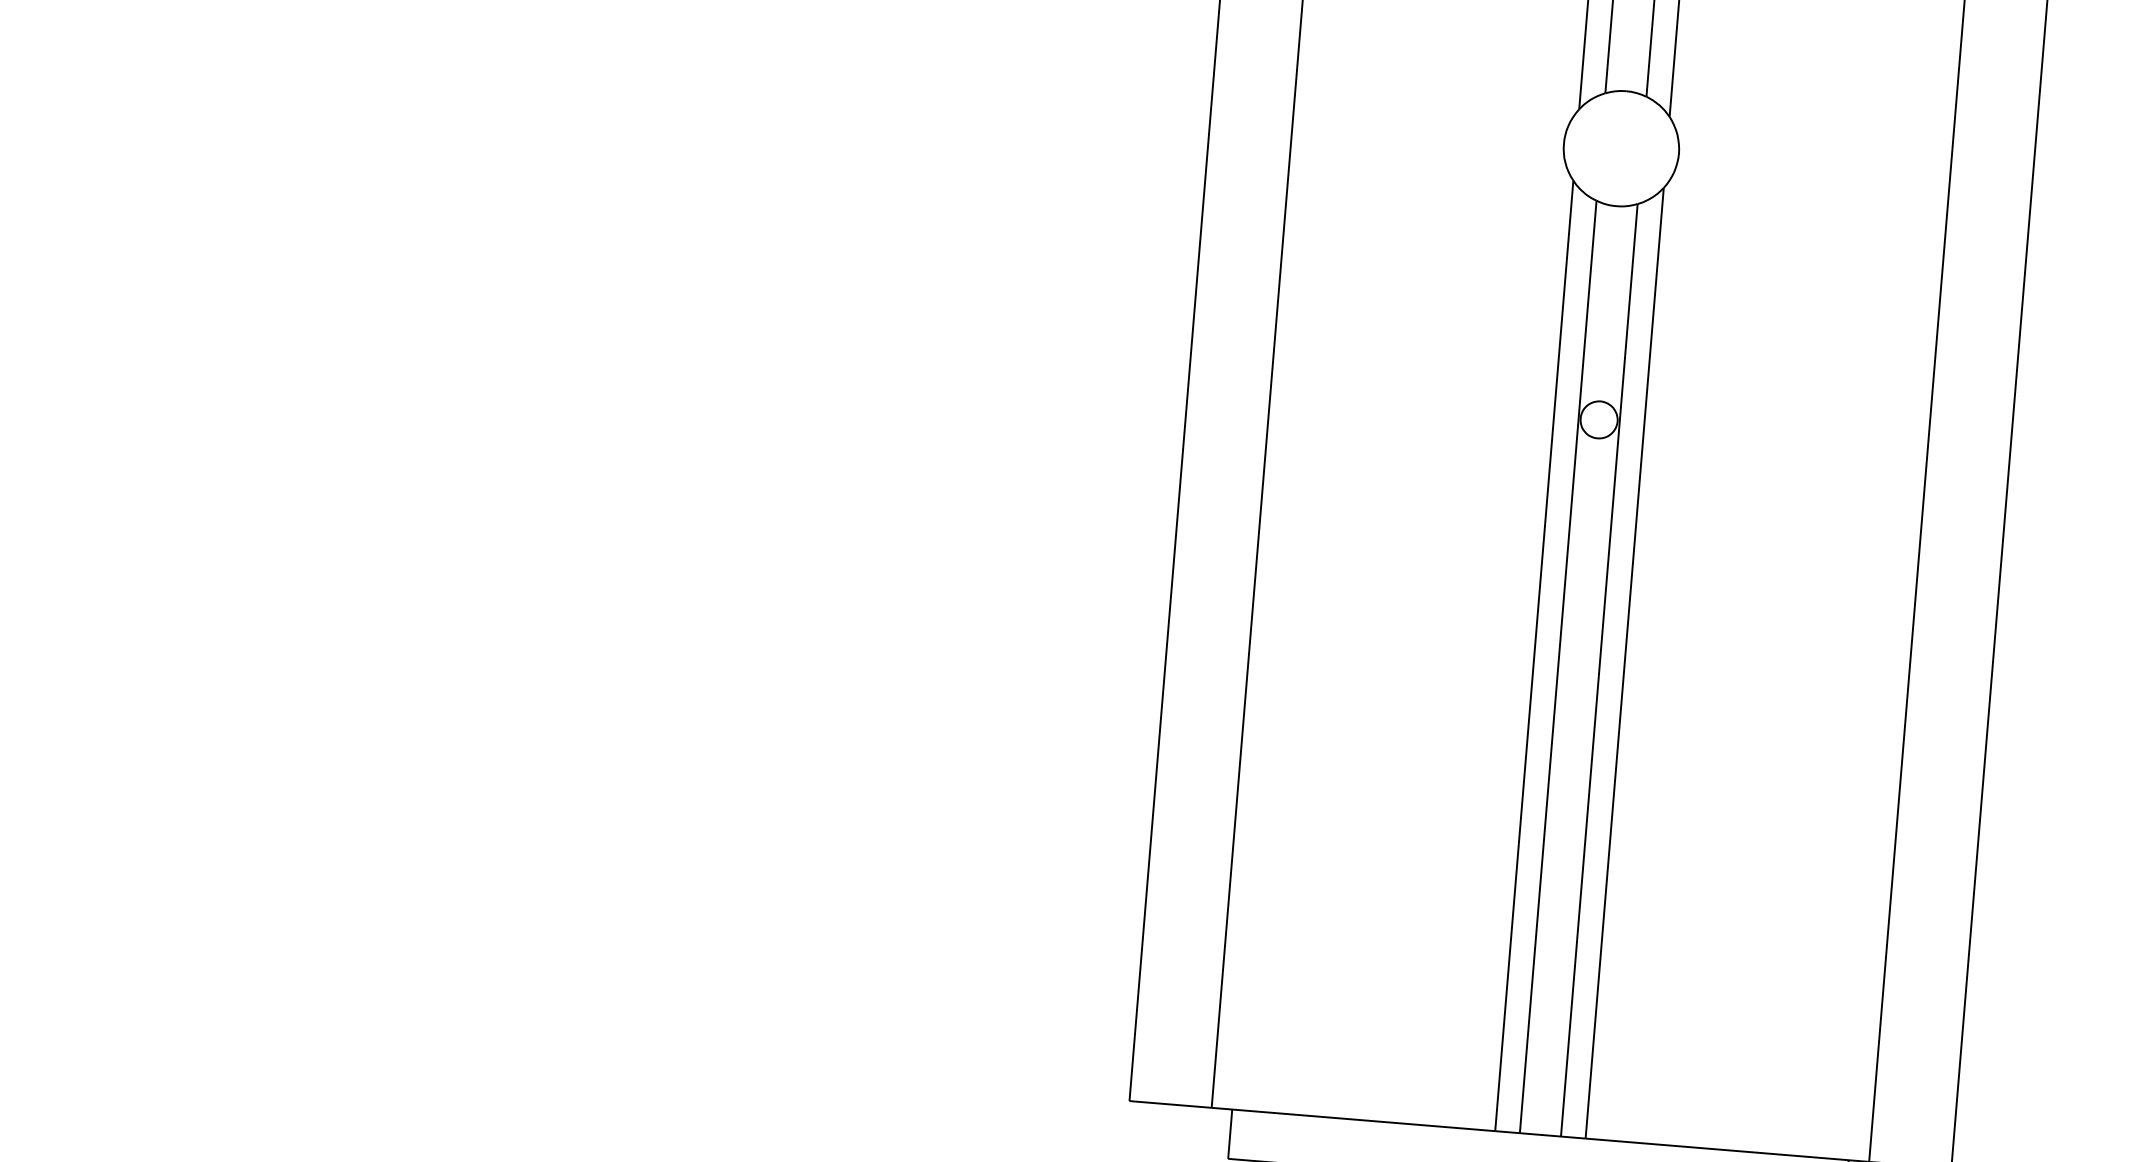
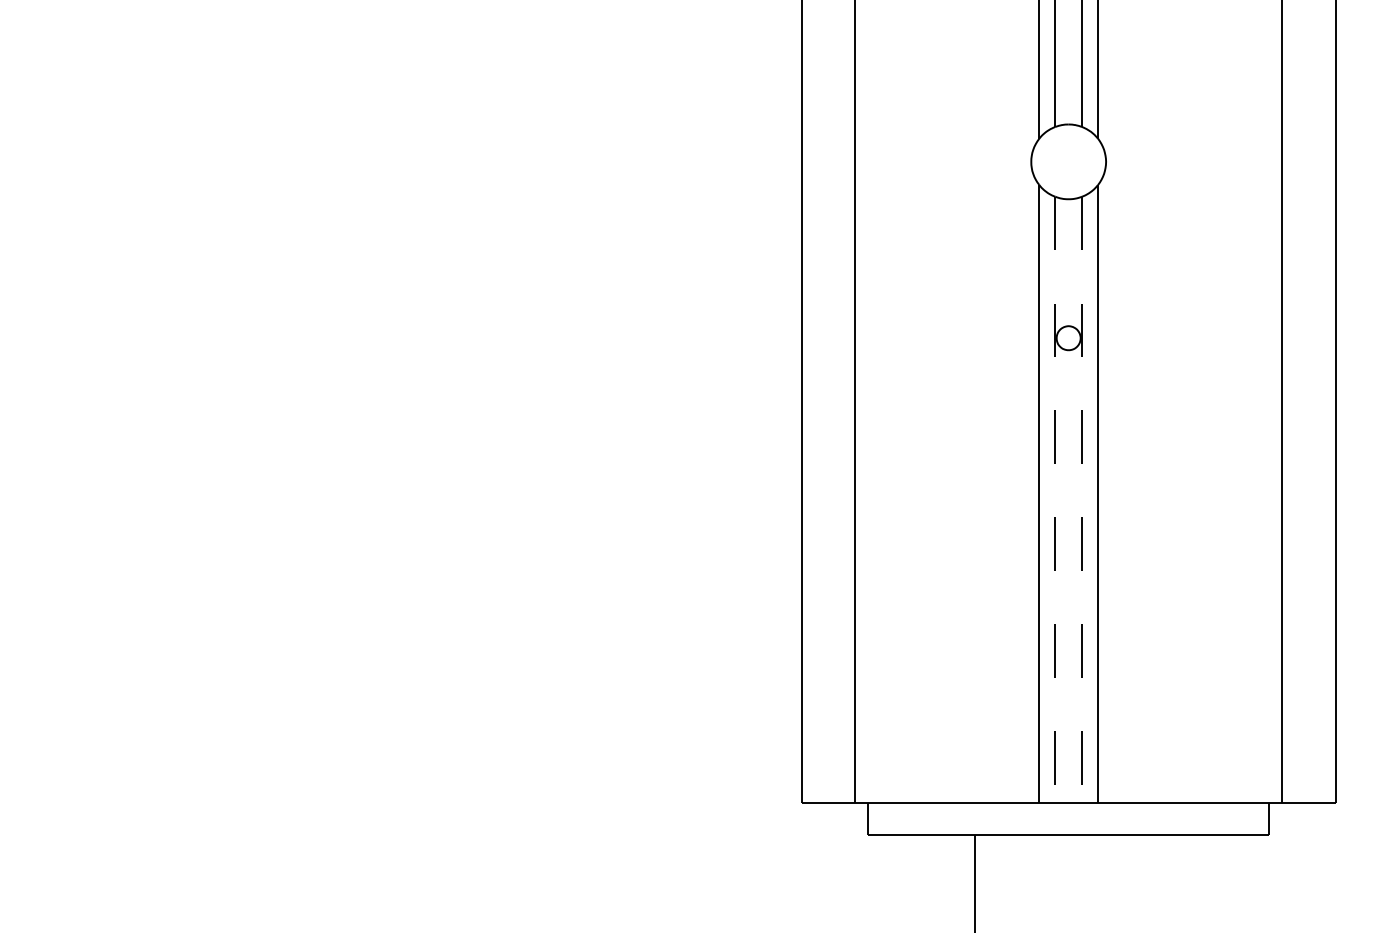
line: (1558, 667) -> (1055, 500), solid -> dashed
line: (1599, 671) -> (1082, 500), solid -> dashed

